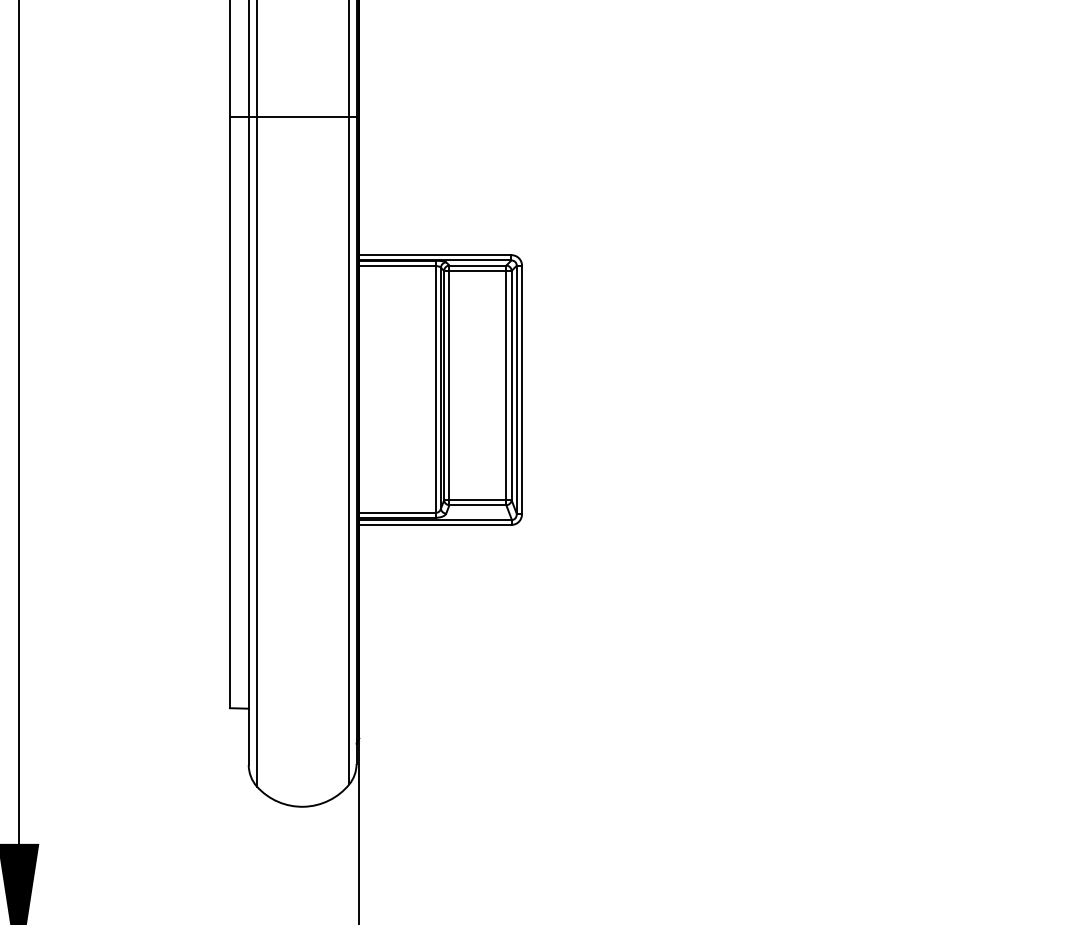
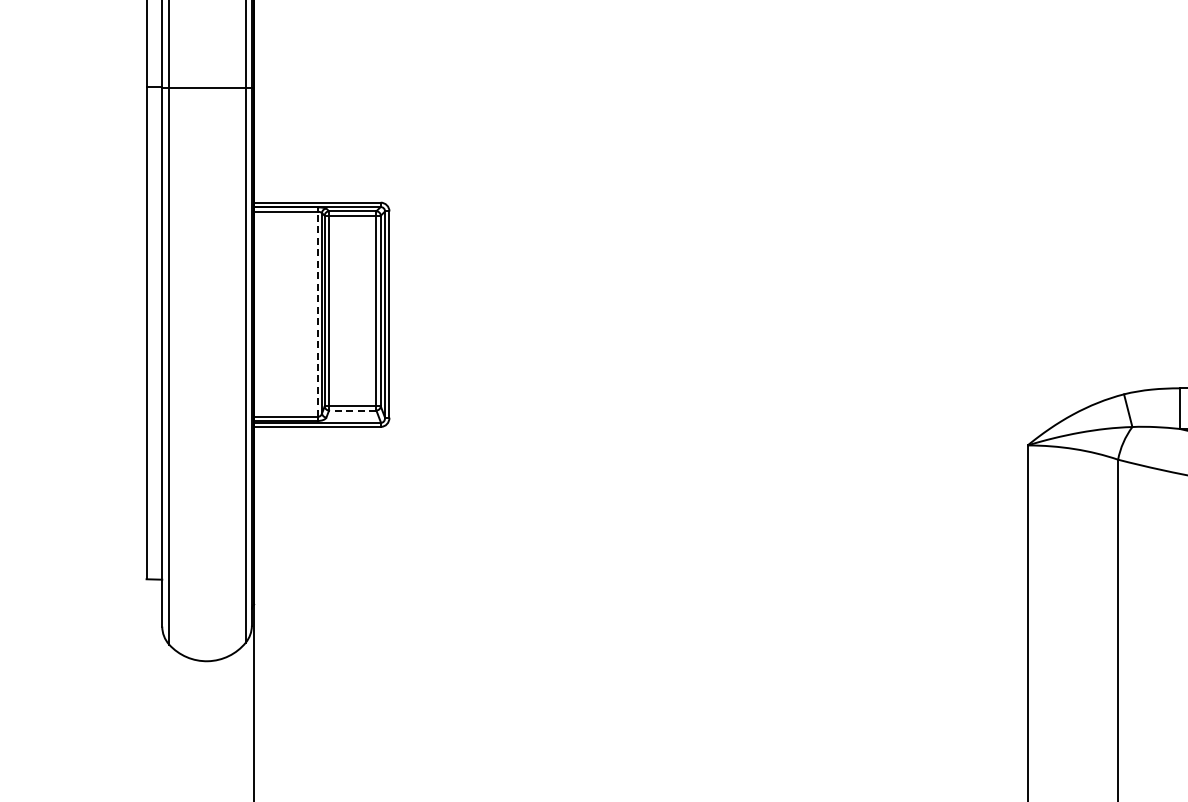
line: (435, 389) -> (317, 314), solid -> dashed
line: (477, 505) -> (352, 410), solid -> dashed

